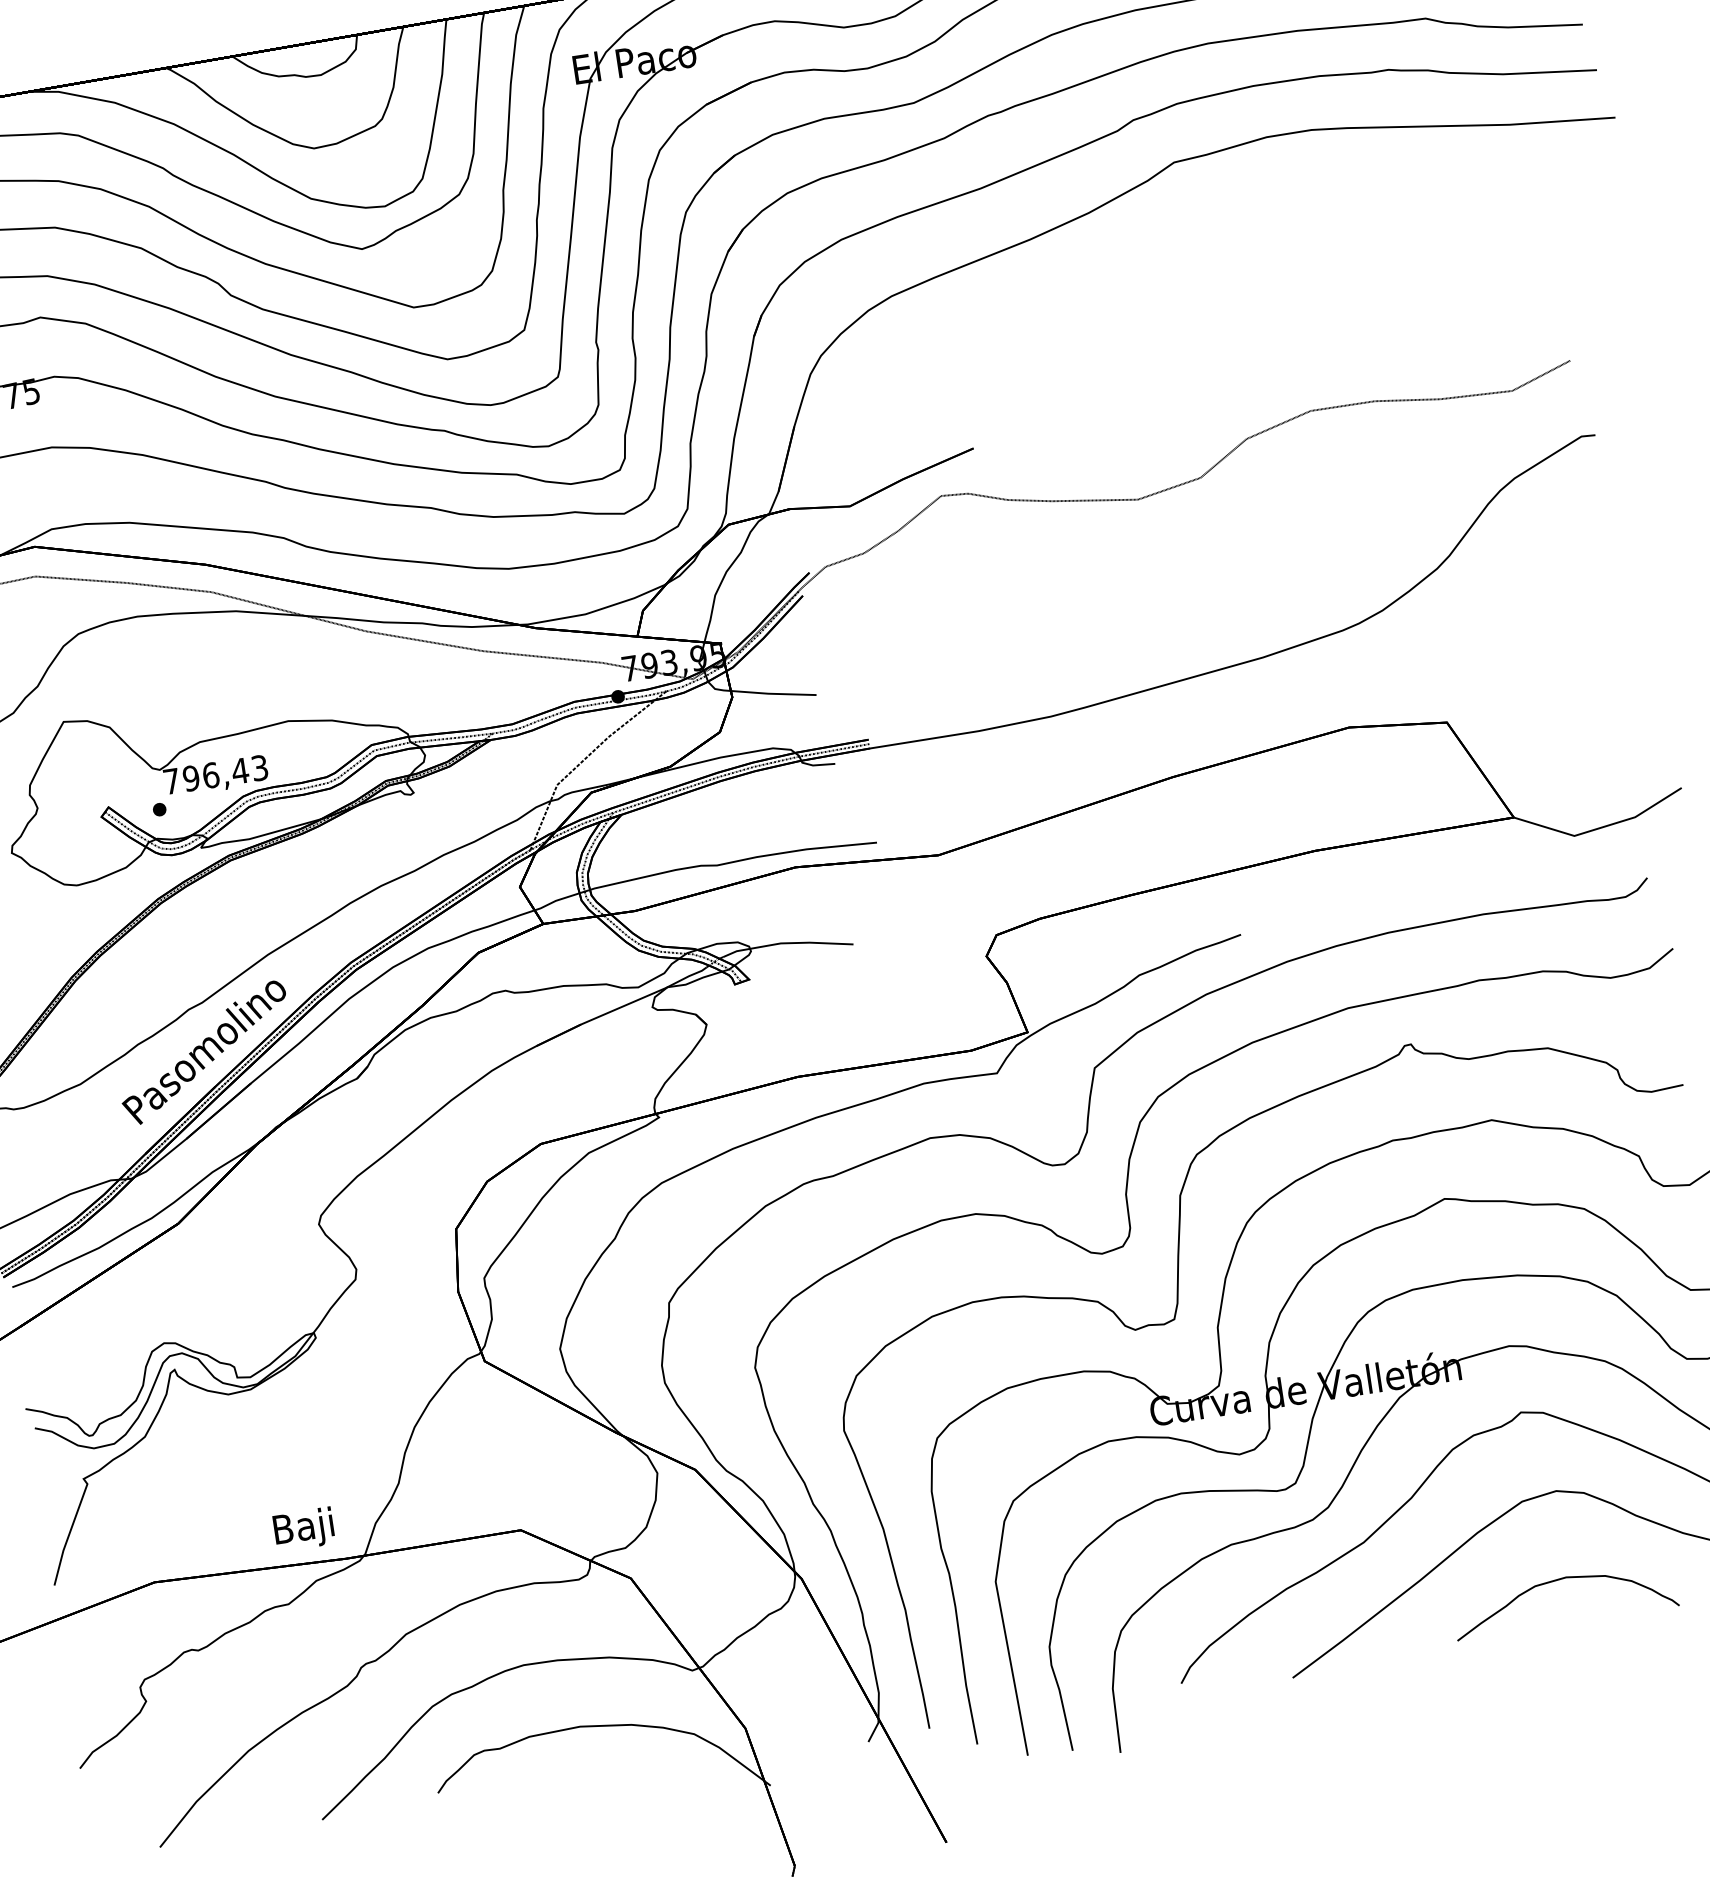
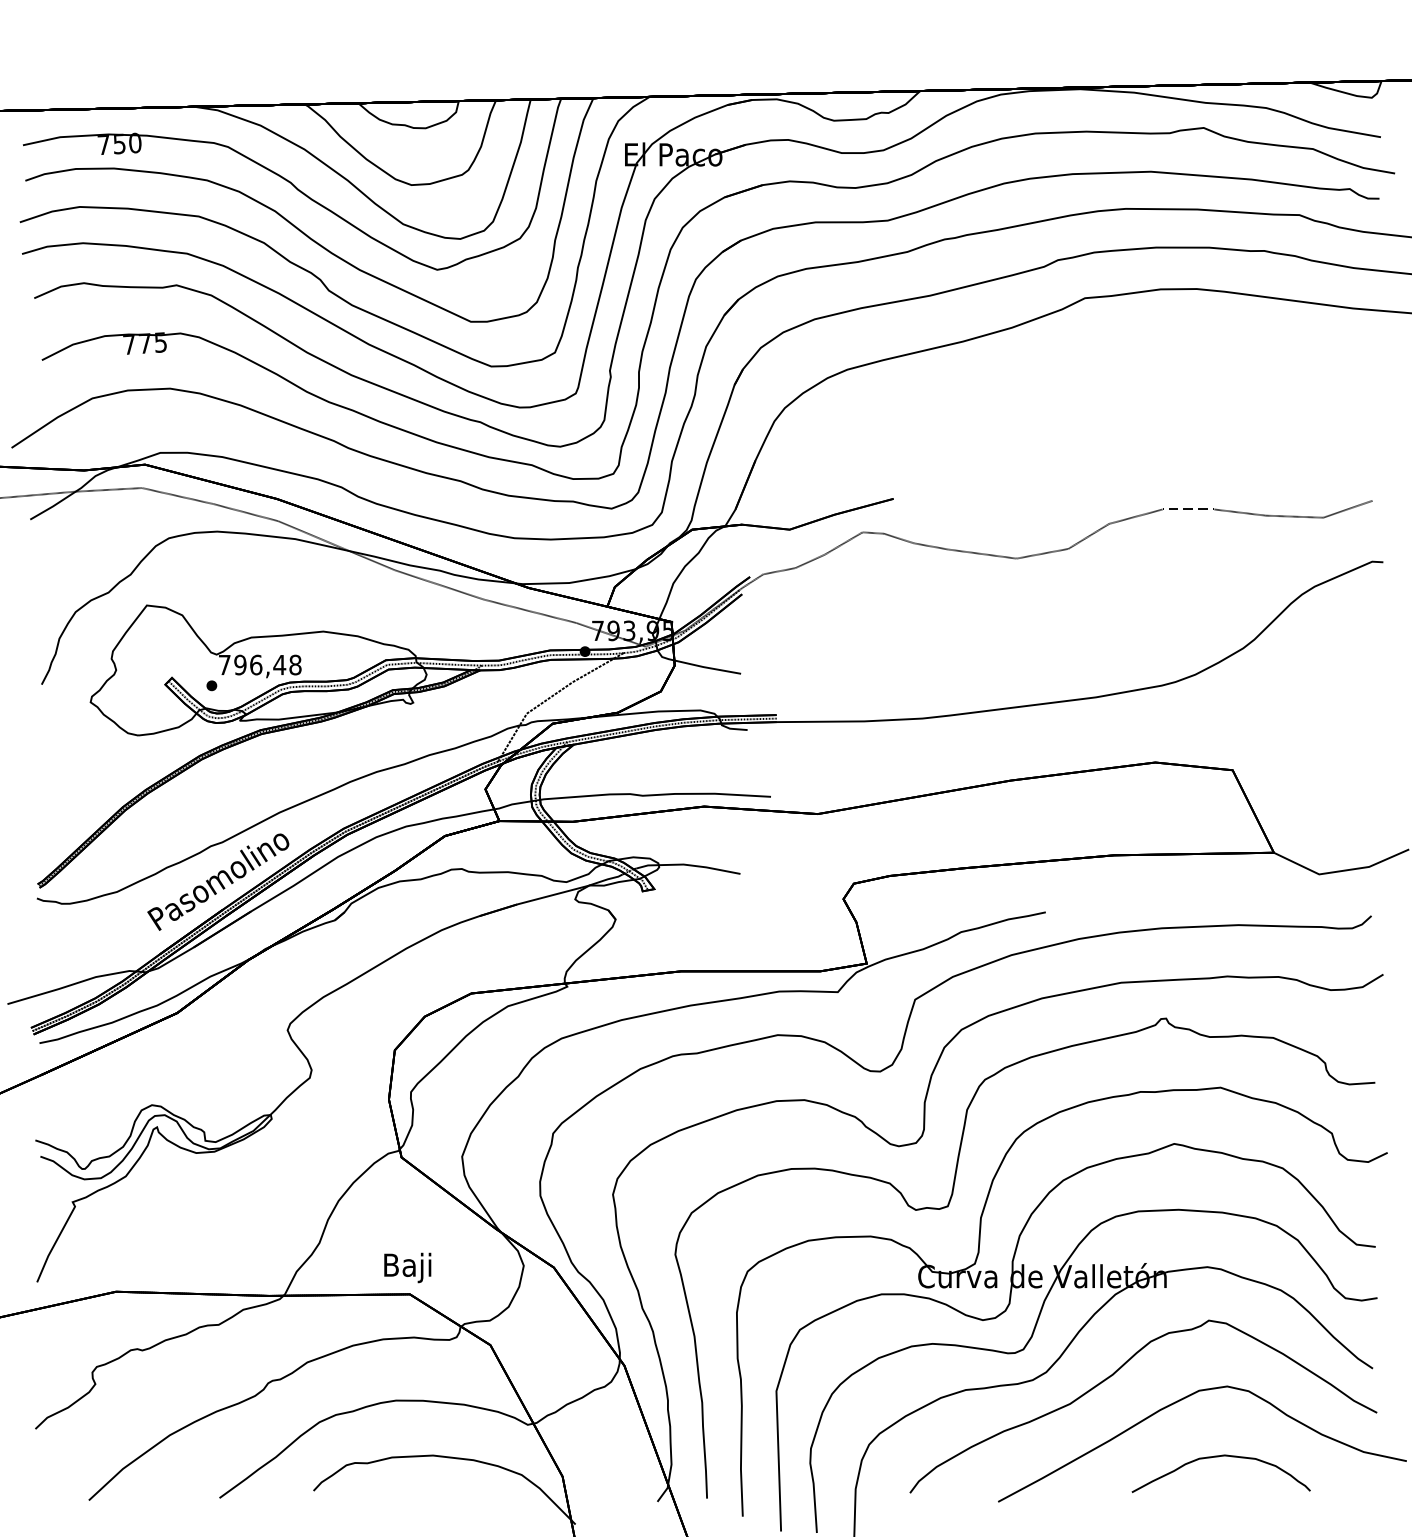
text: (259, 767) -> (295, 664), 796,43 -> 796,48
text: (303, 1528) -> (407, 1267), moved

